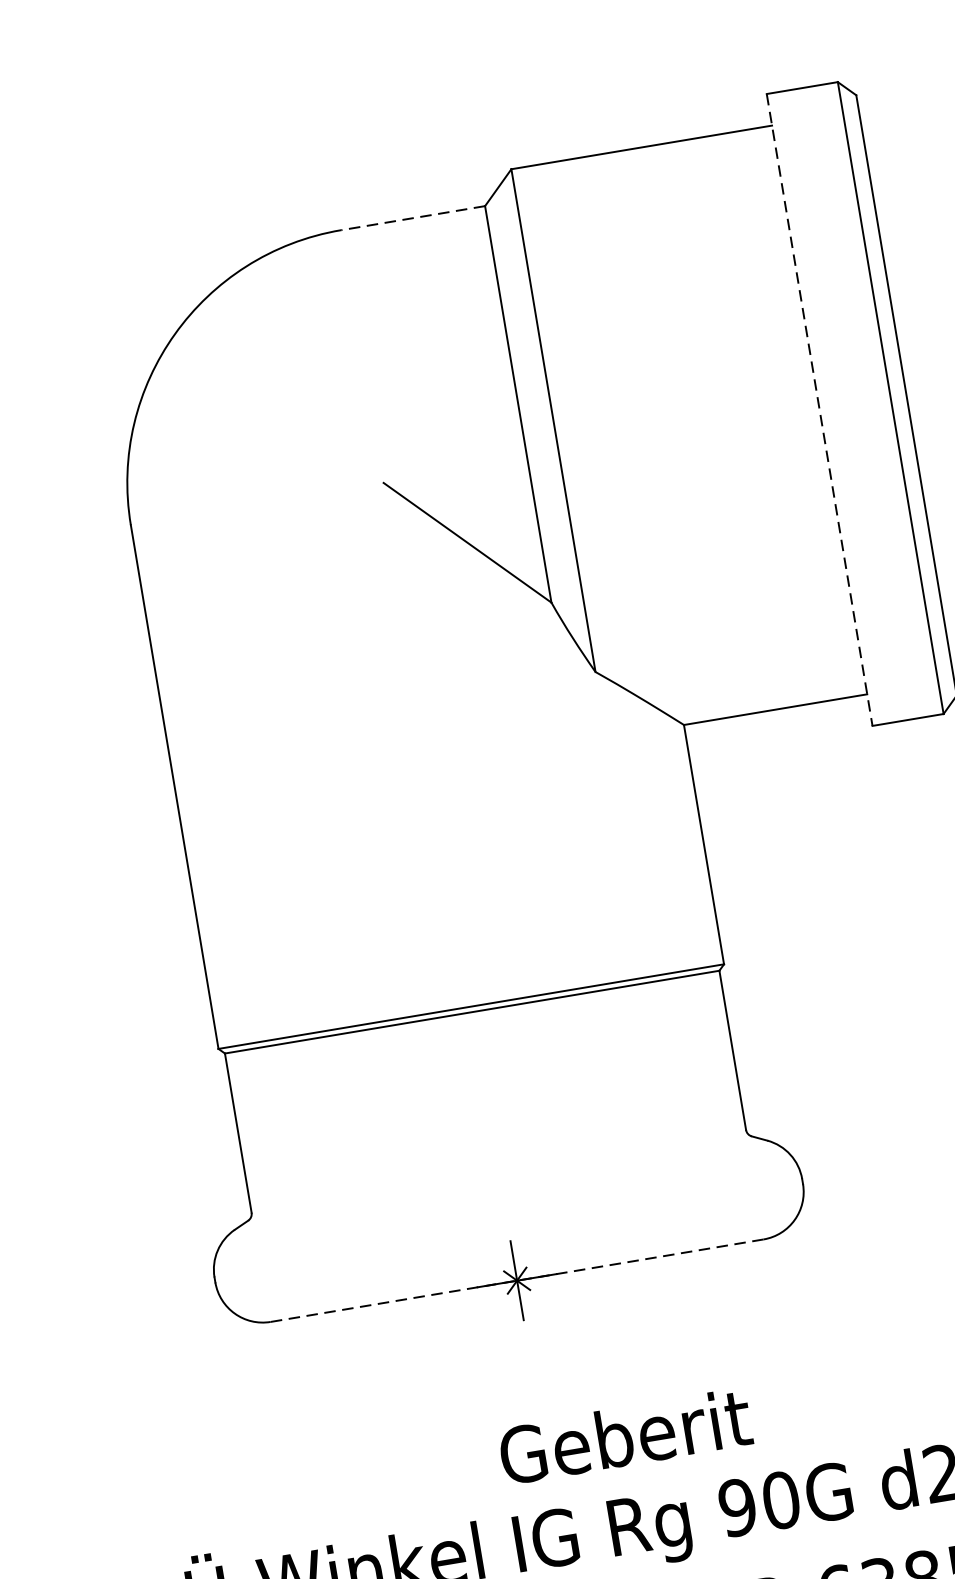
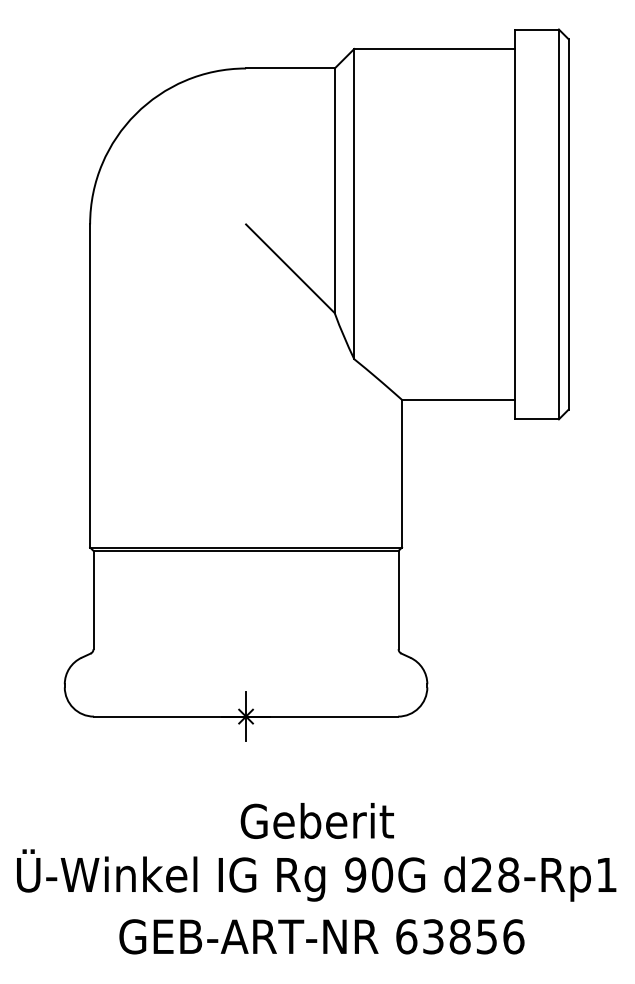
line: (411, 218) -> (289, 68), dashed -> solid
line: (820, 409) -> (515, 224), dashed -> solid
line: (516, 1280) -> (245, 716), dashed -> solid
text: (623, 1435) -> (316, 820), moved

